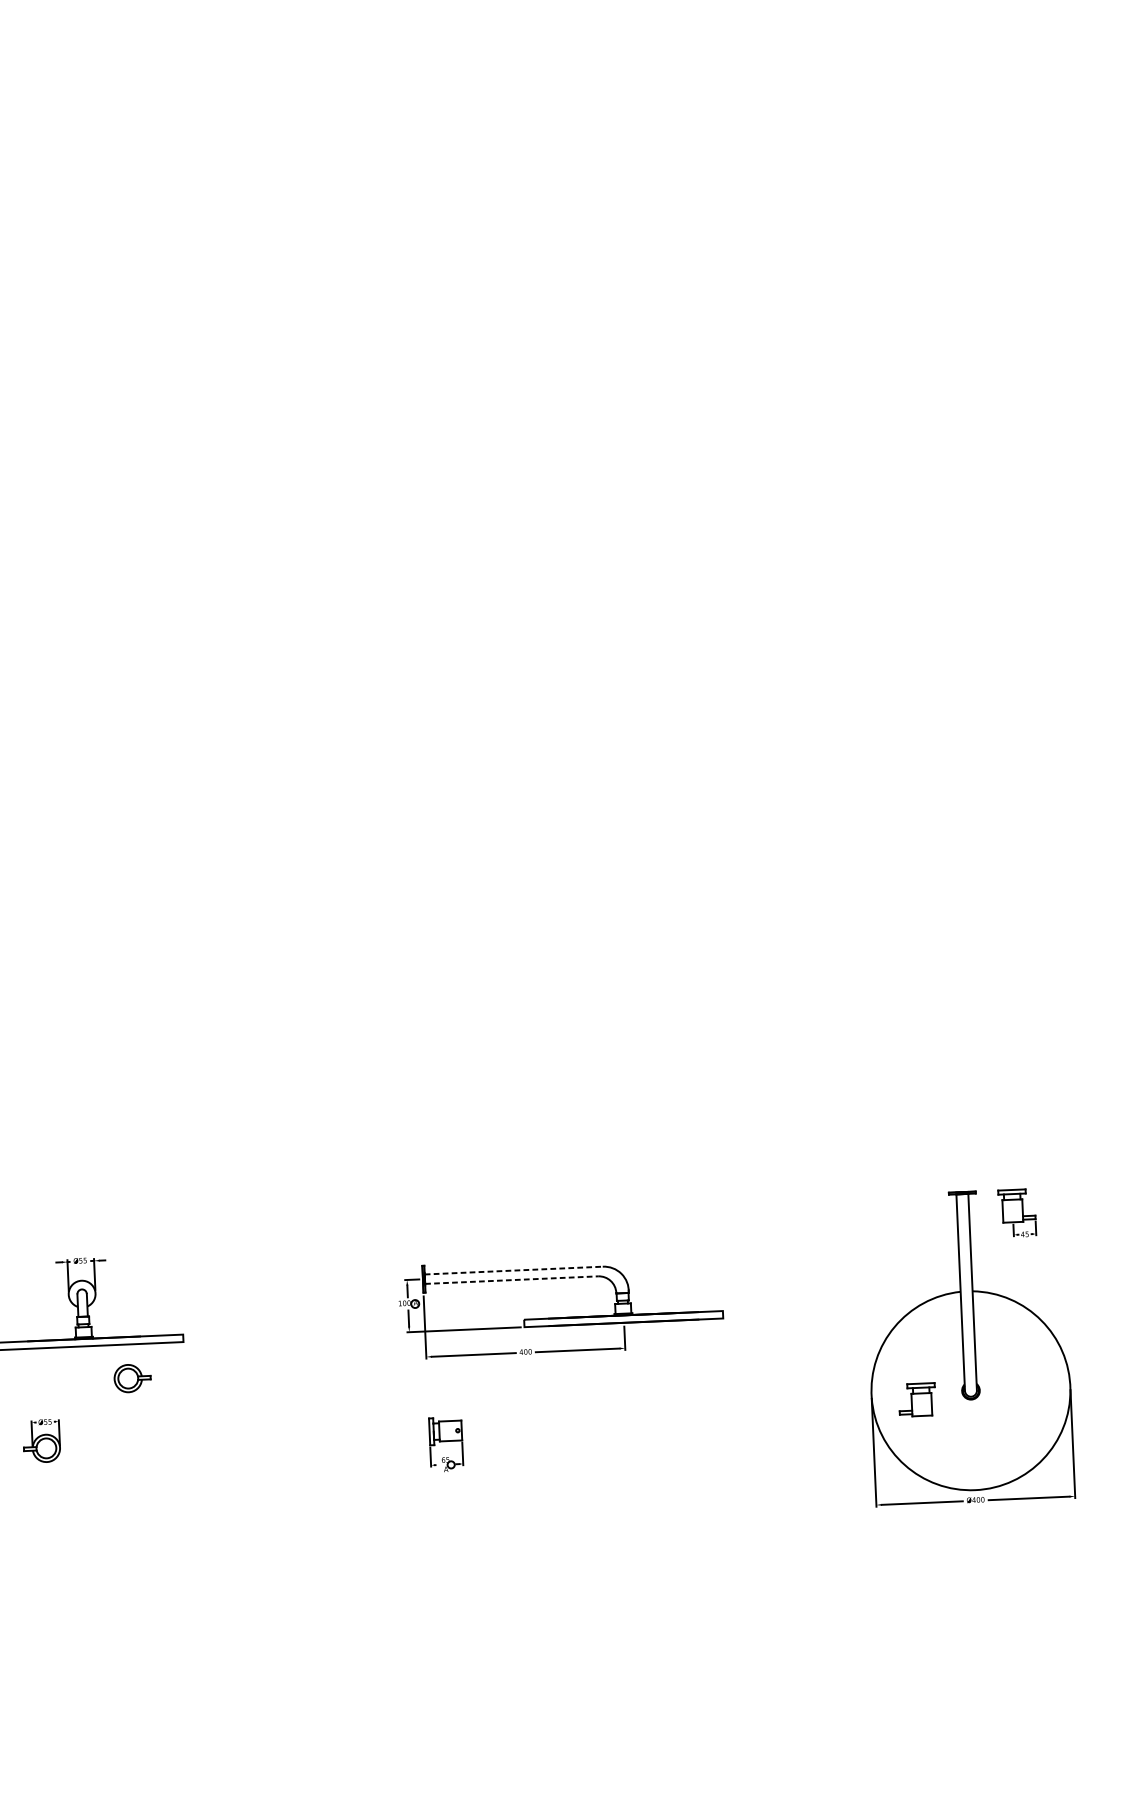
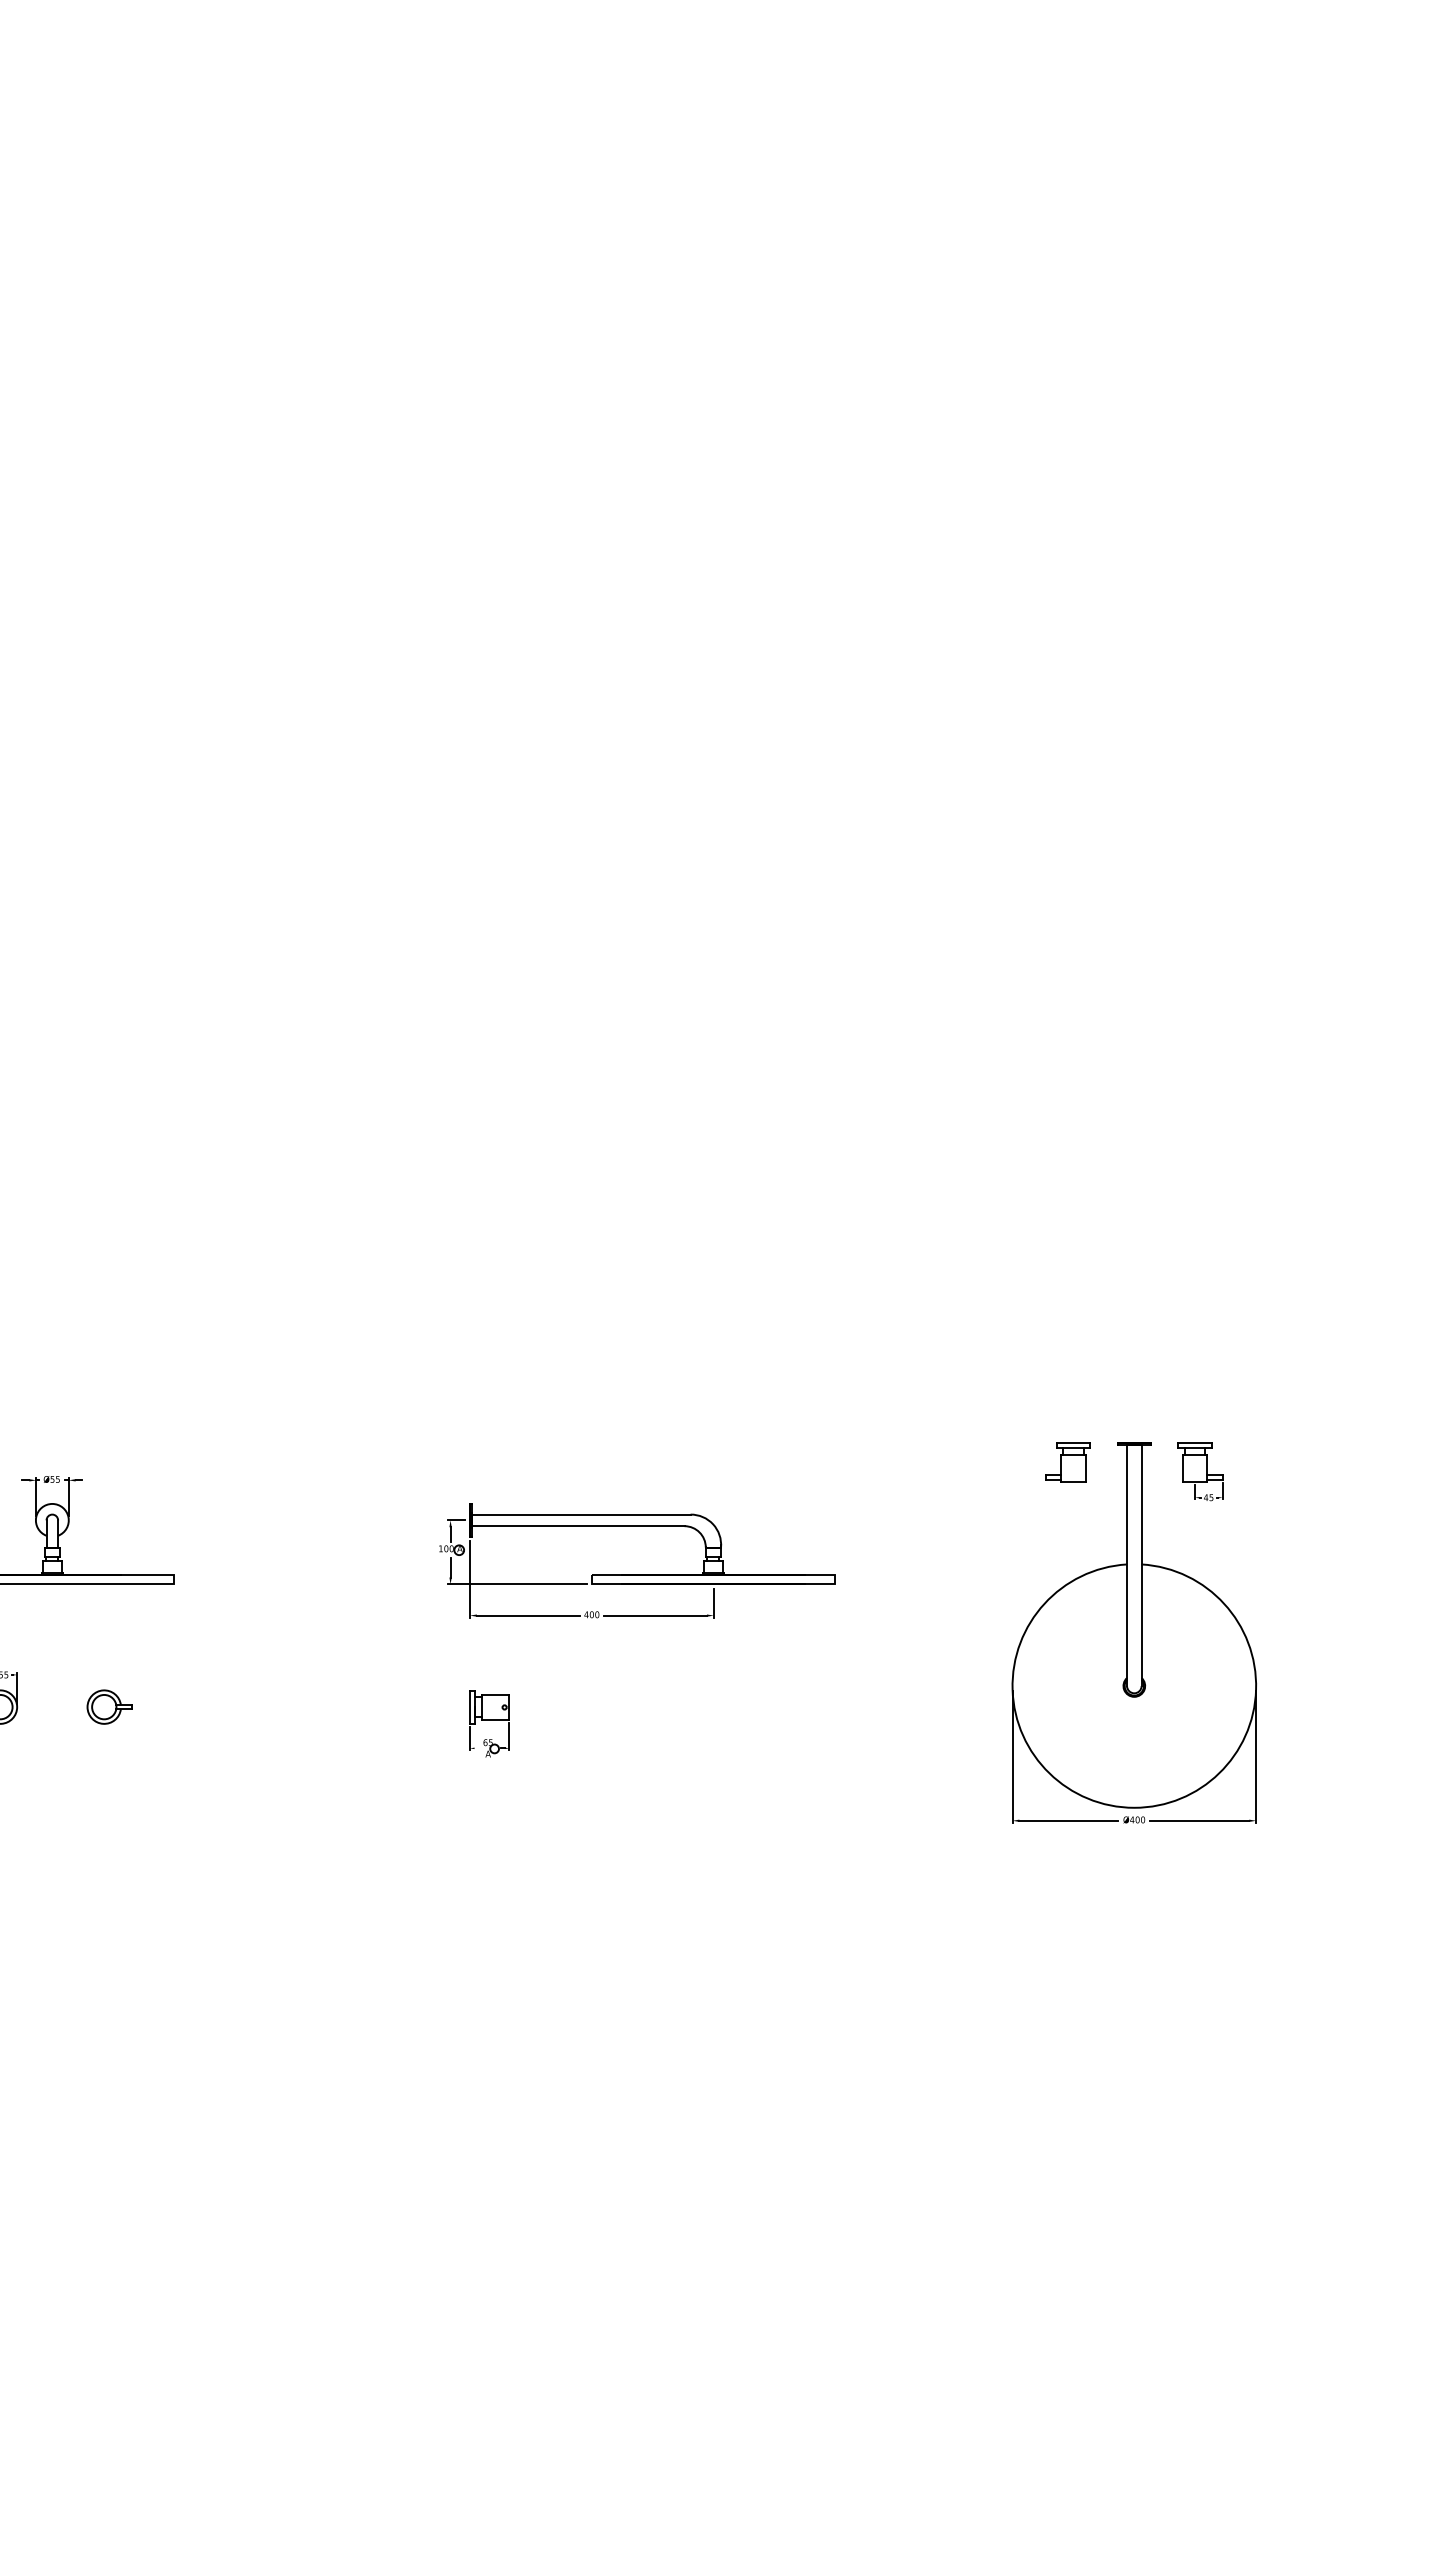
line: (514, 1270) -> (582, 1514), dashed -> solid
line: (511, 1280) -> (578, 1526), dashed -> solid
part: (132, 1377) -> (109, 1706), moved
part: (916, 1400) -> (1067, 1462), moved

